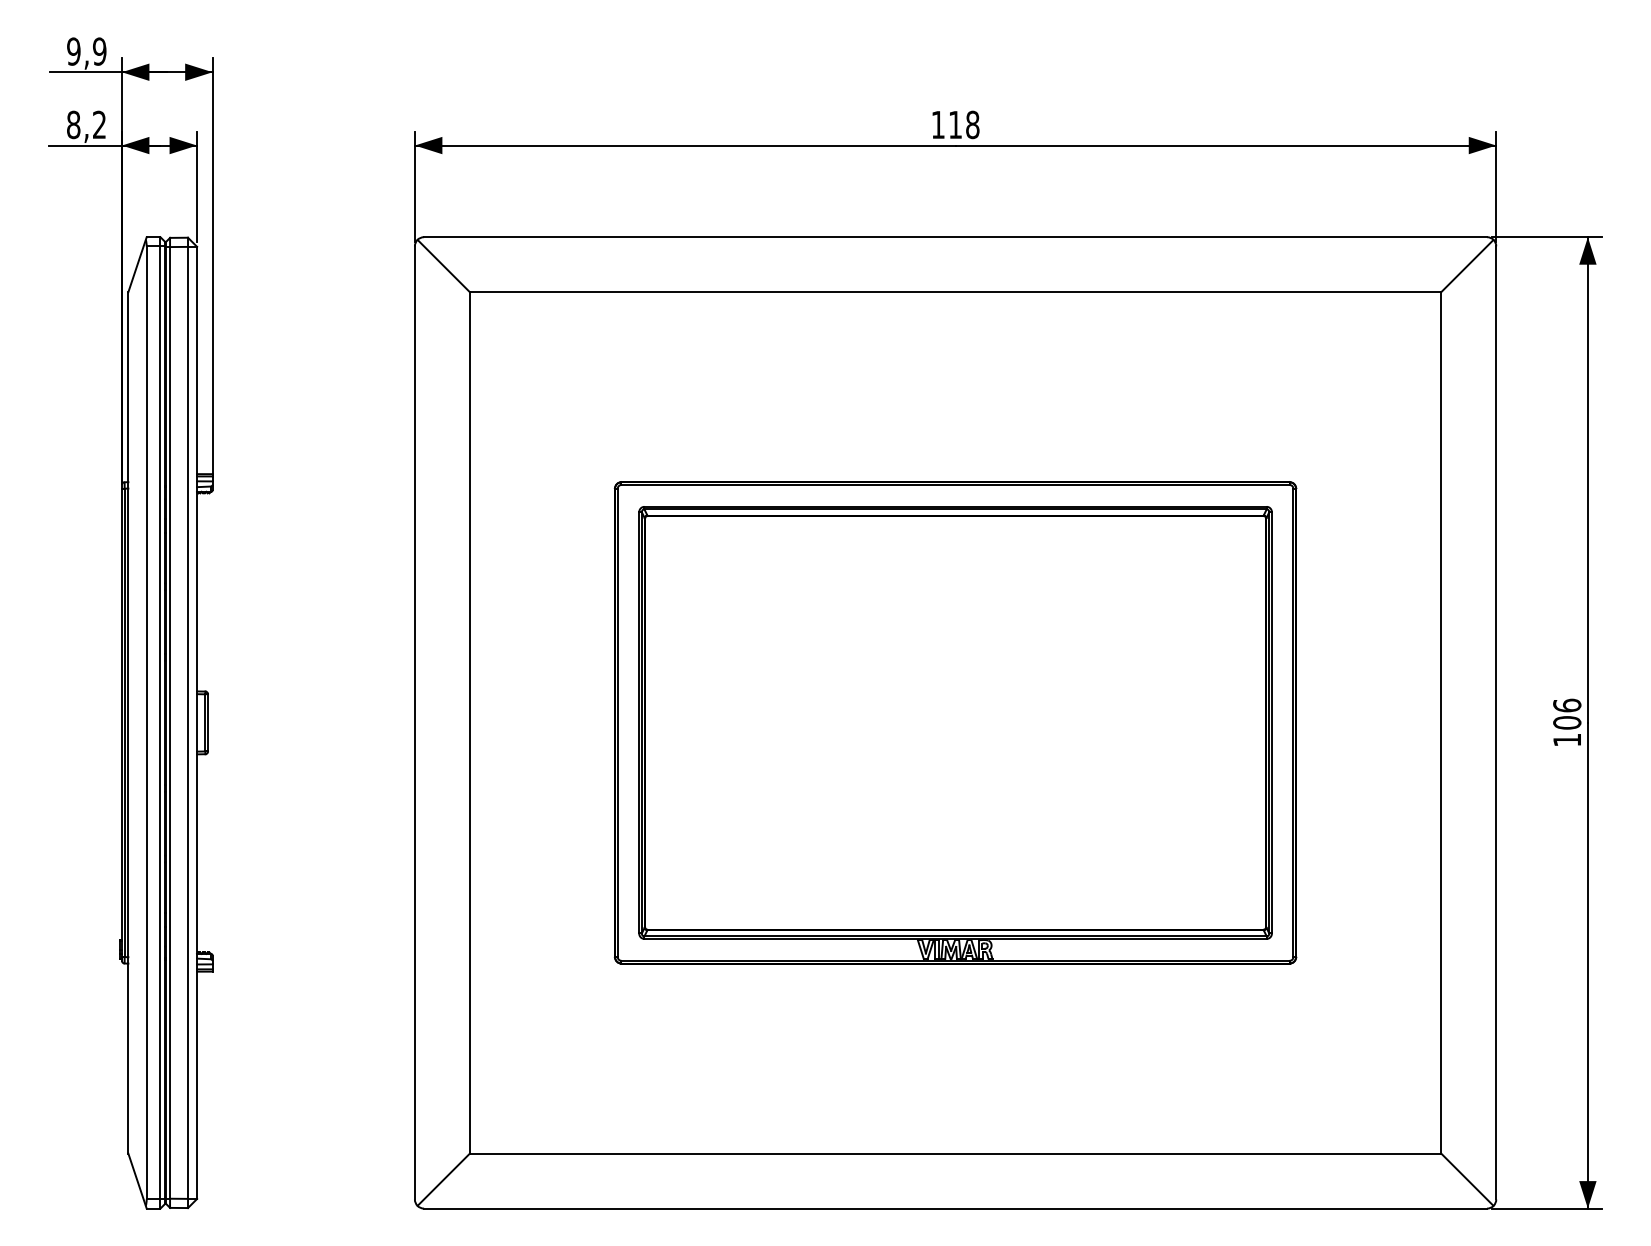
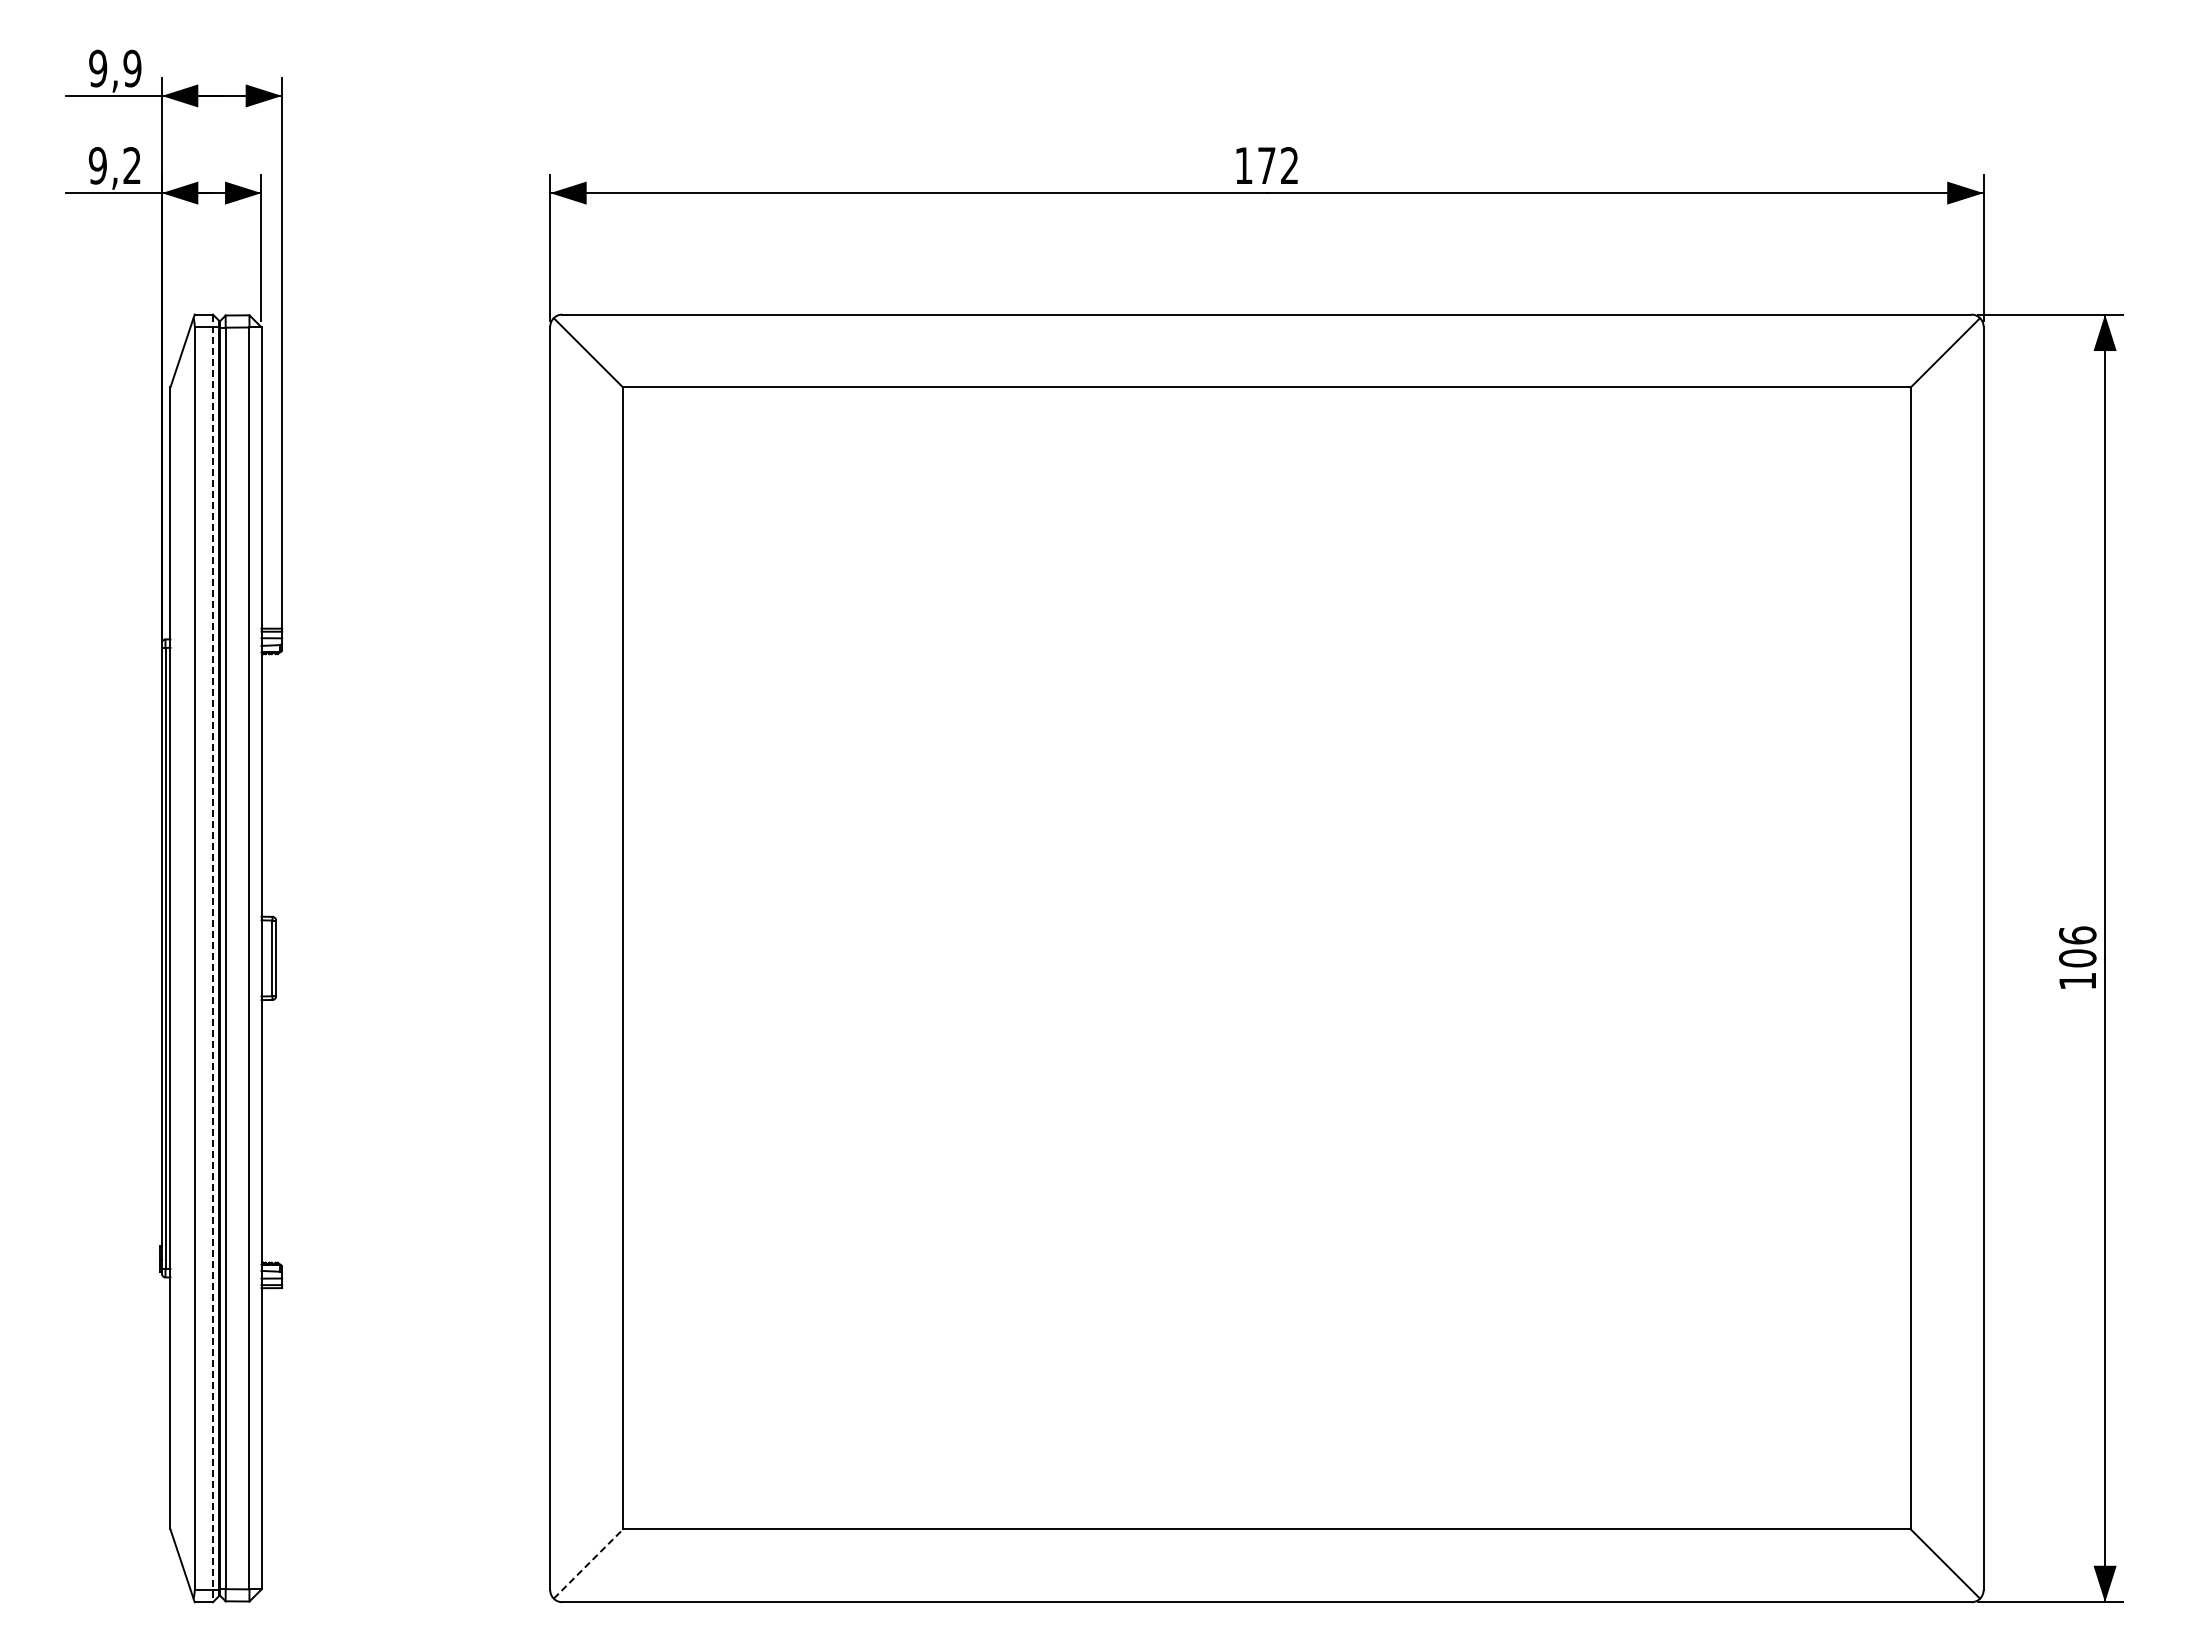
text: (73, 124) -> (97, 165), 8,2 -> 9,2
text: (964, 124) -> (1278, 165), 118 -> 172
line: (160, 722) -> (212, 958), solid -> dashed
part: (955, 722) -> (1266, 958), removed
line: (443, 1179) -> (588, 1563), solid -> dashed

